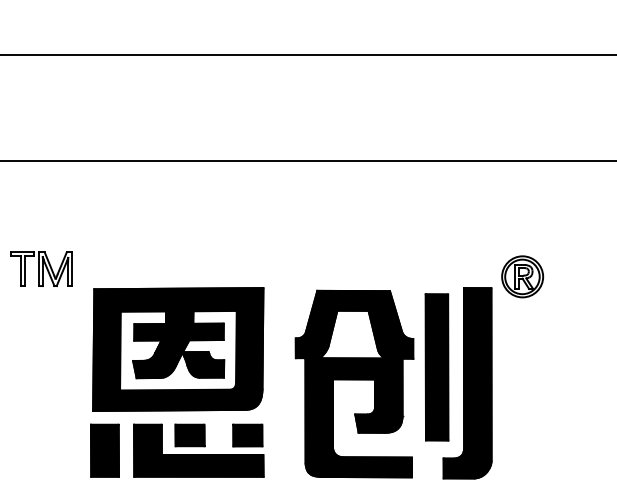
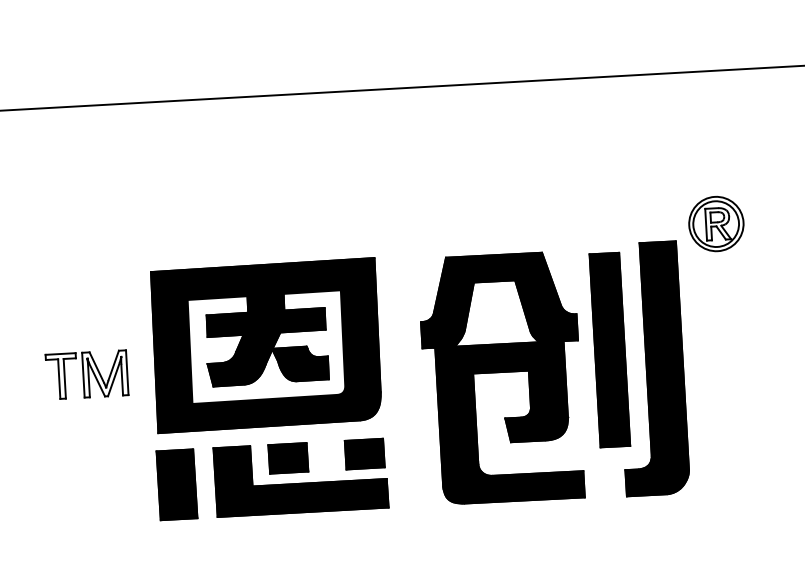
part: (41, 268) -> (86, 374), moved

